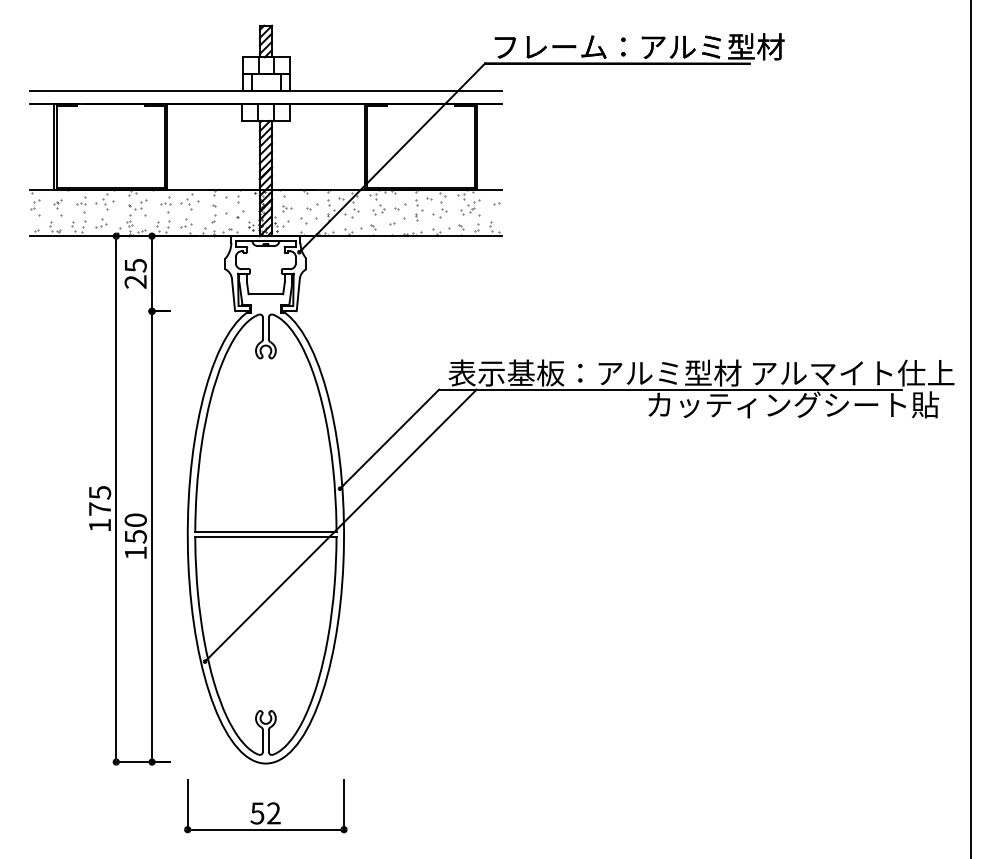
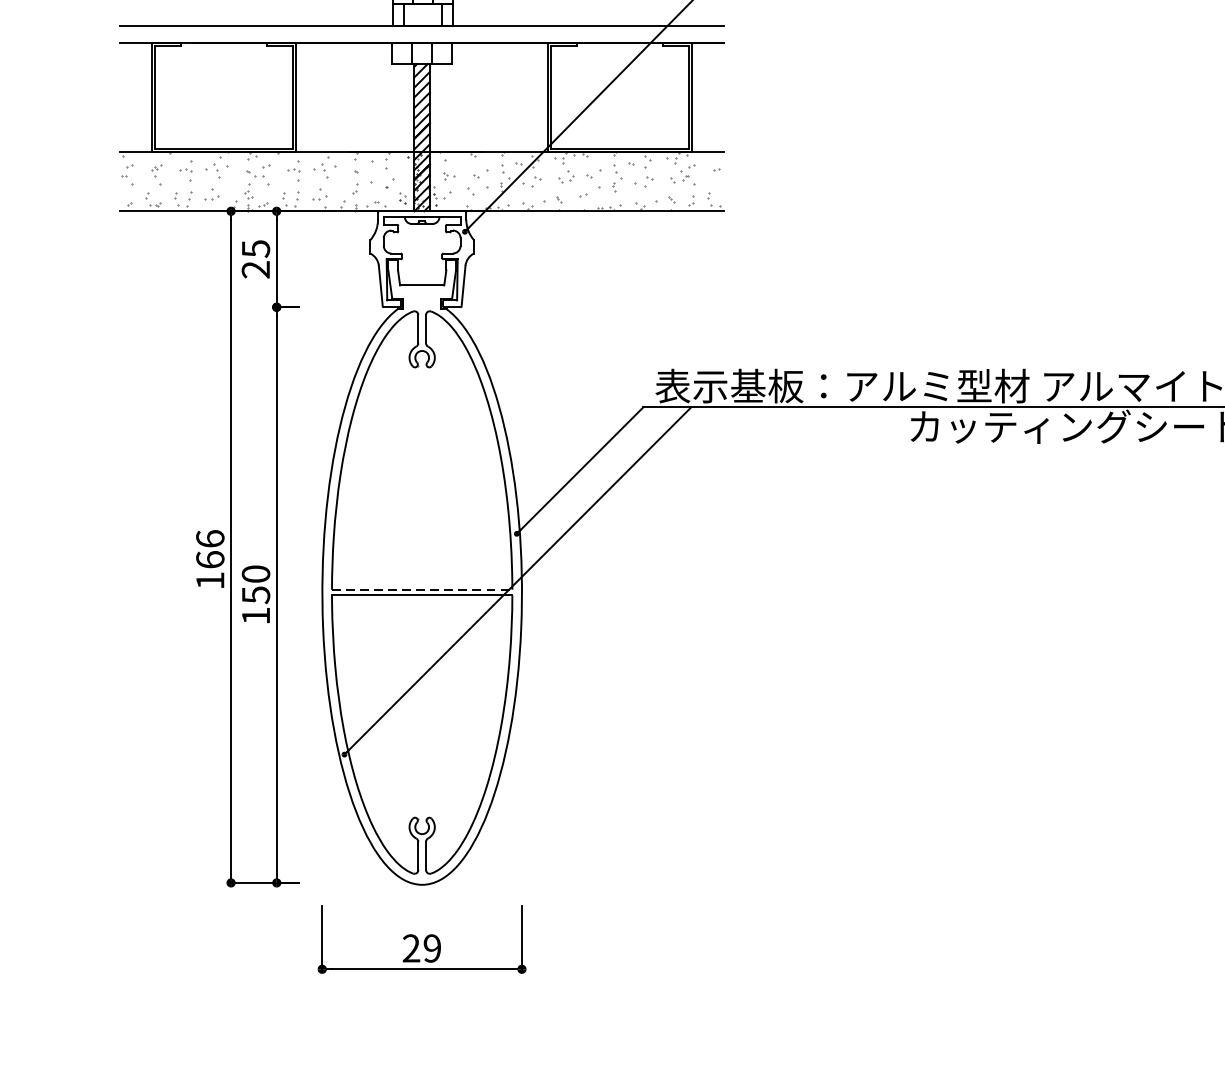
text: (99, 500) -> (209, 548), 175 -> 166
line: (265, 532) -> (421, 589), solid -> dashed
text: (265, 813) -> (421, 948), 52 -> 29

